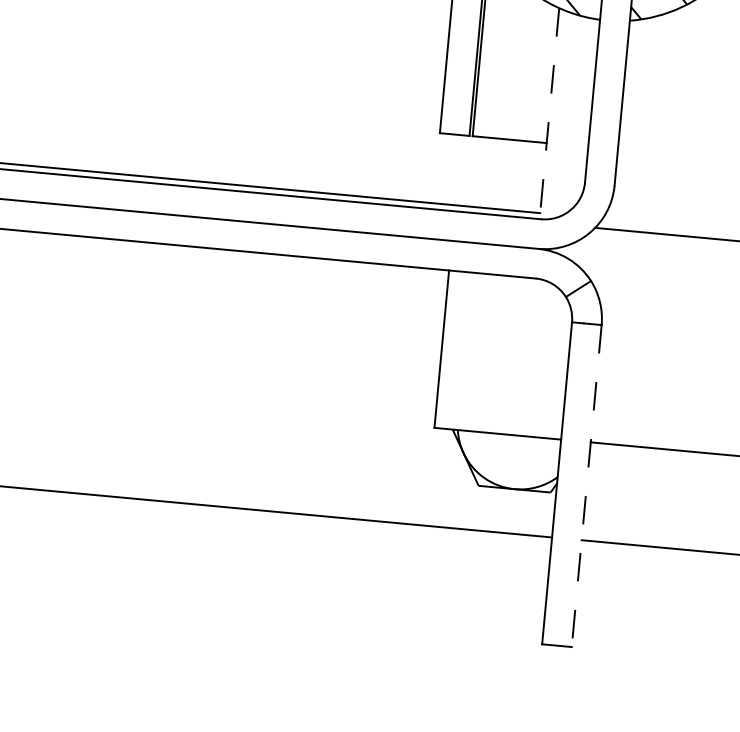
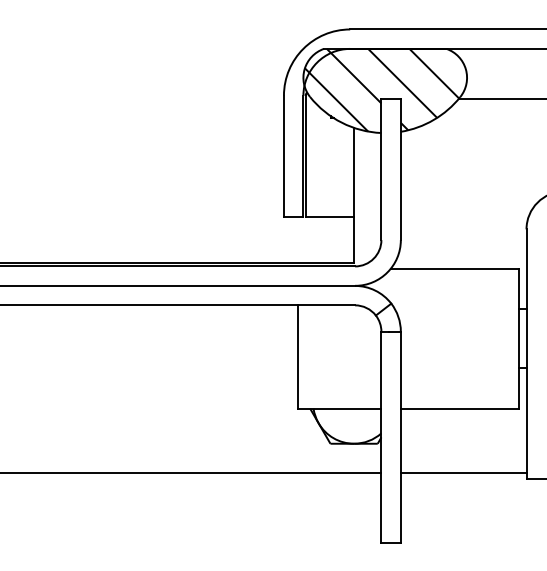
line: (550, 111) -> (354, 195), dashed -> solid
line: (586, 486) -> (400, 437), dashed -> solid

